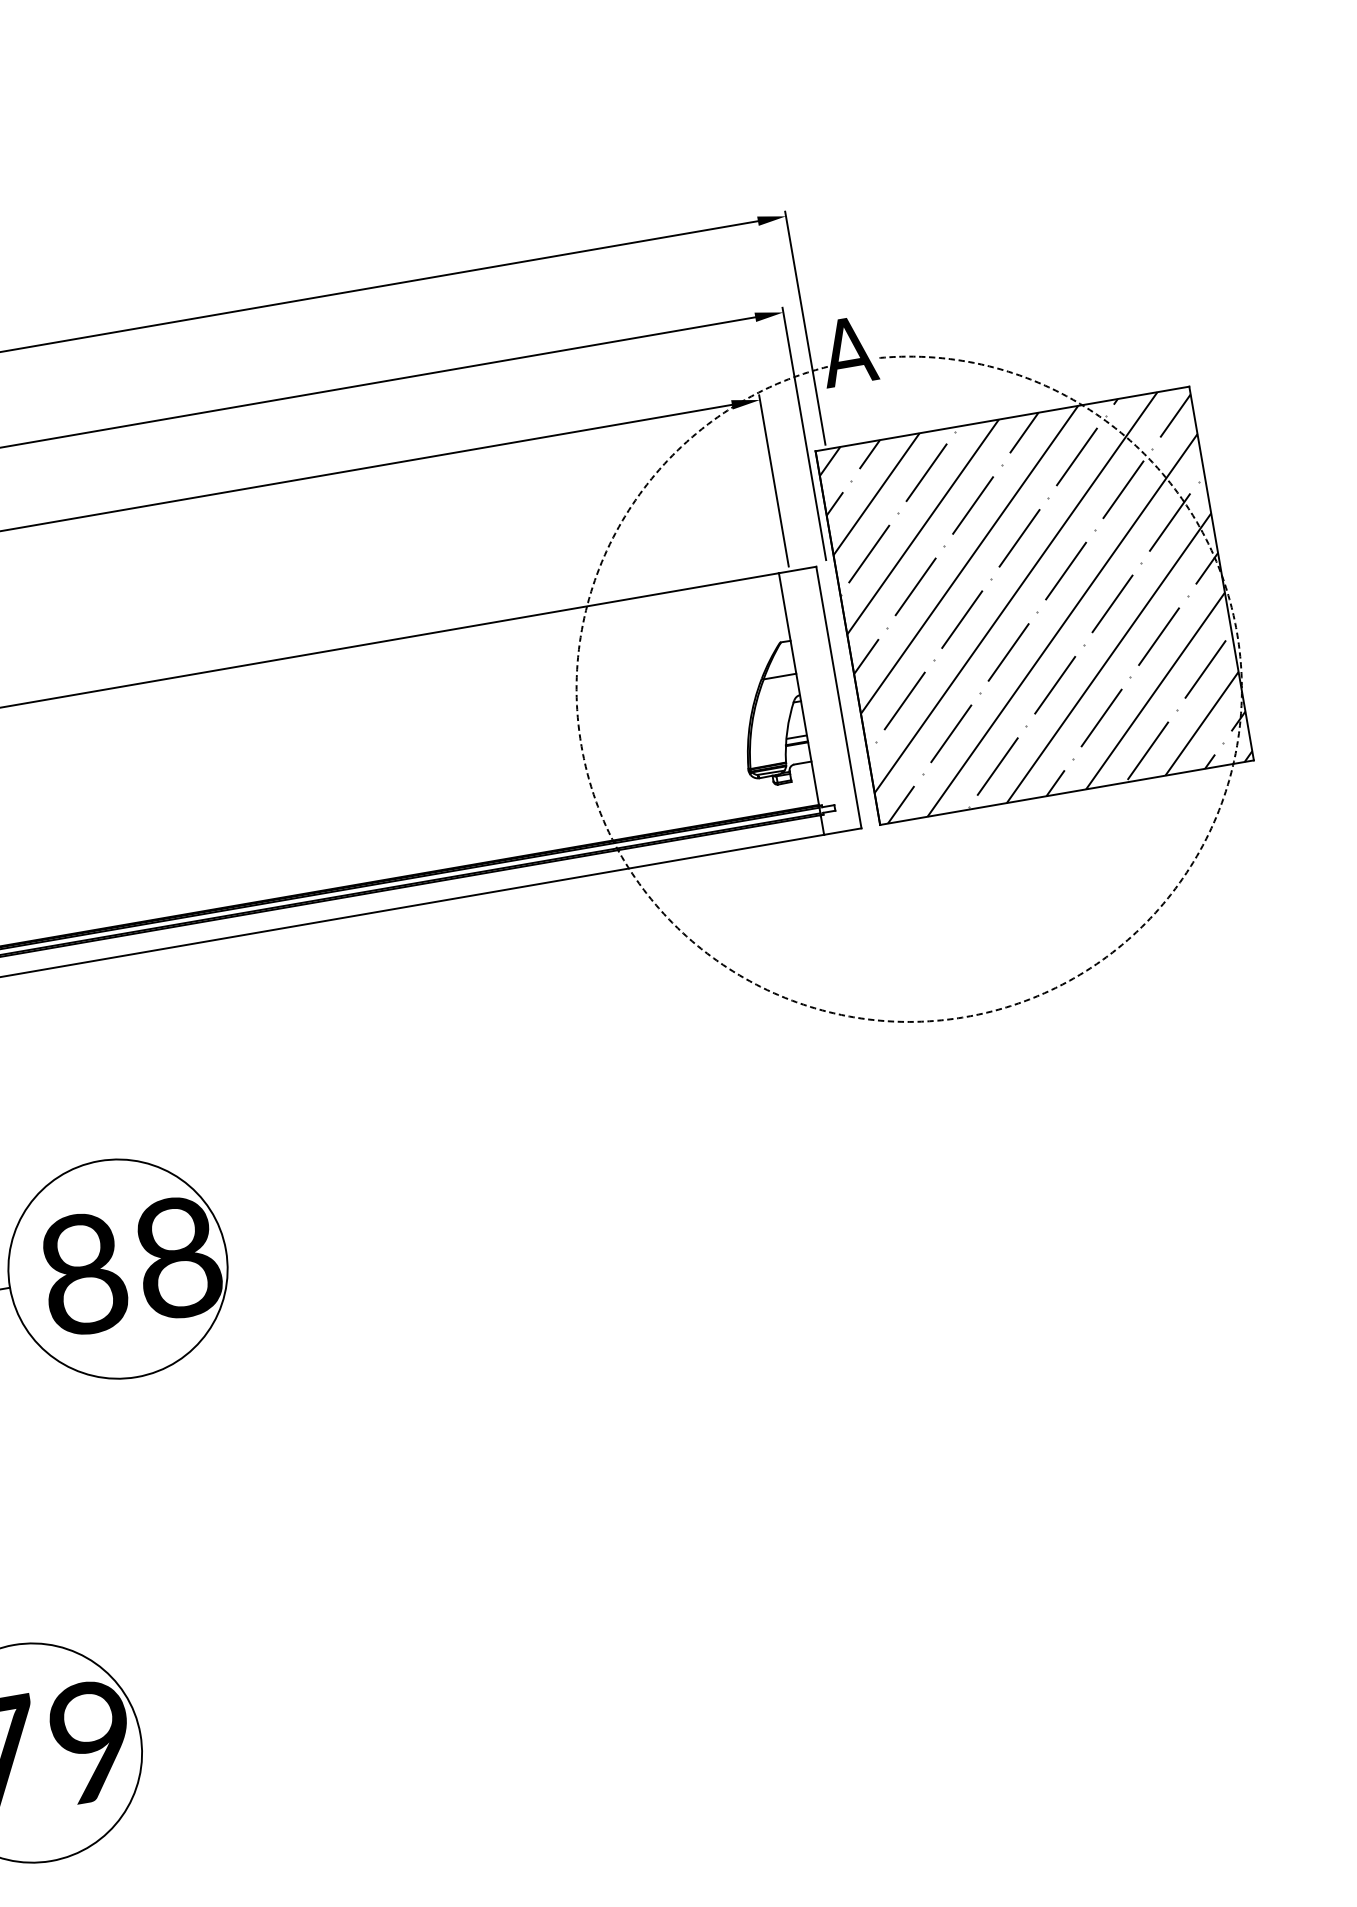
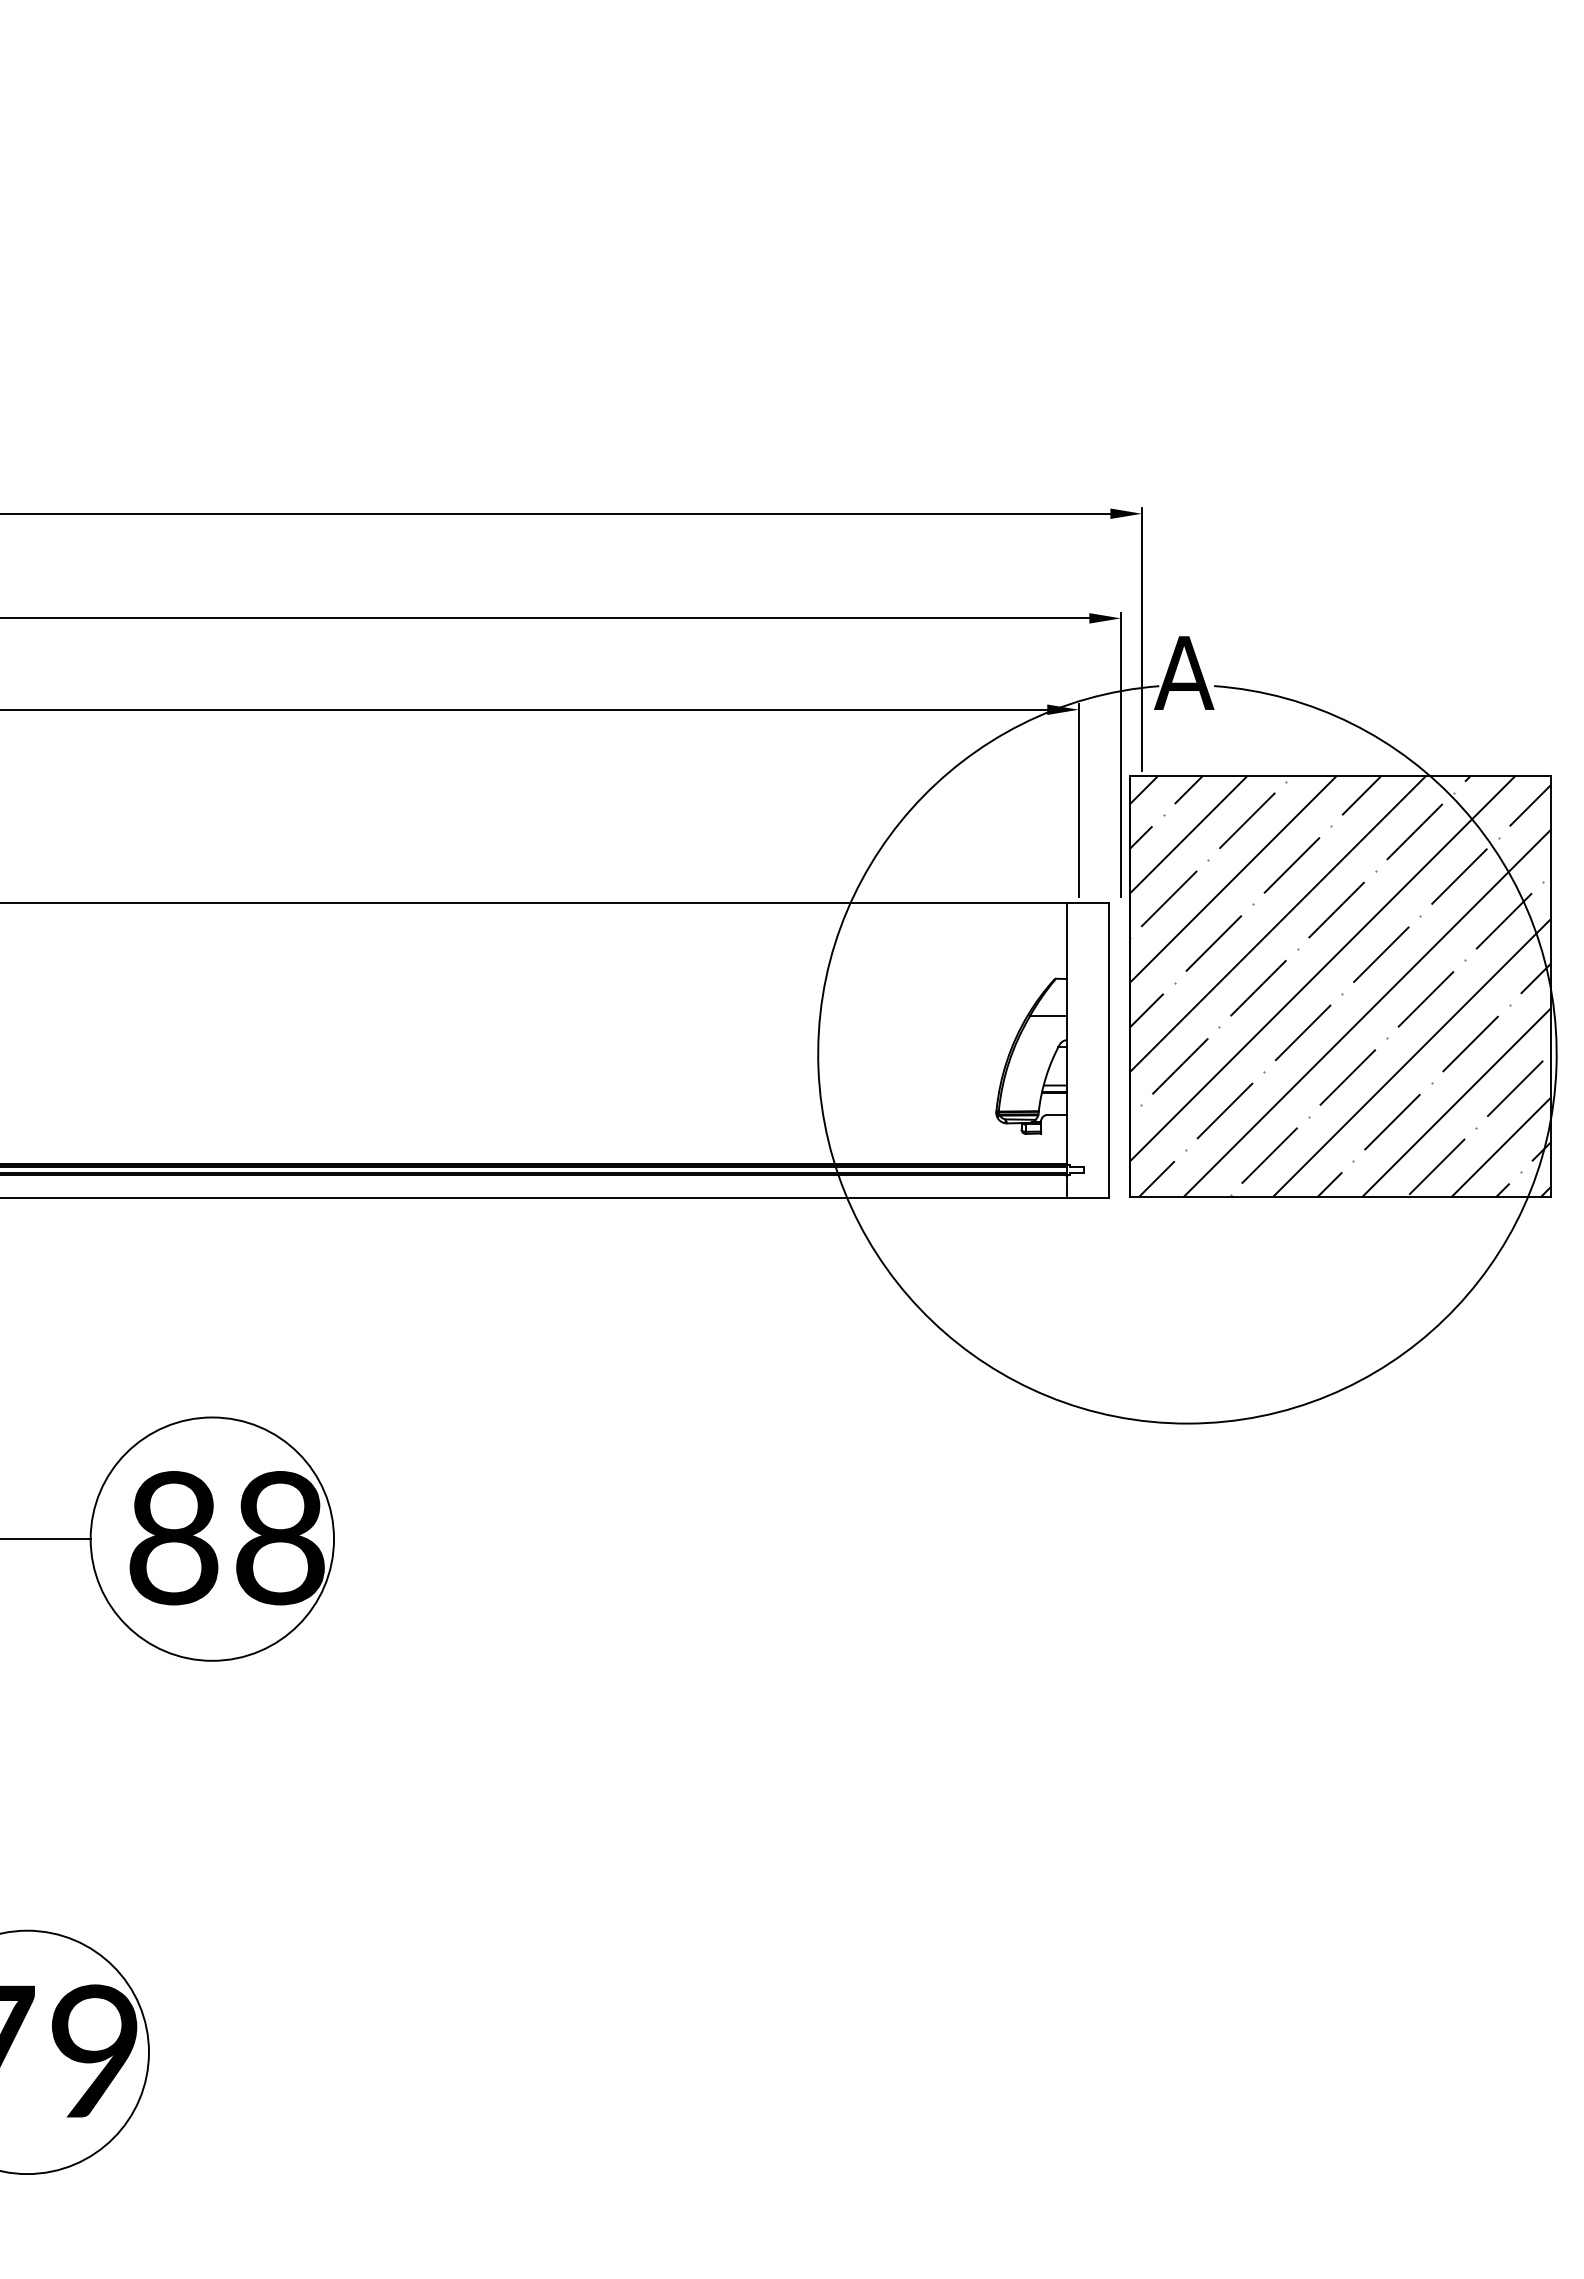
arc: (966, 1016) -> (1188, 1423), dashed -> solid

